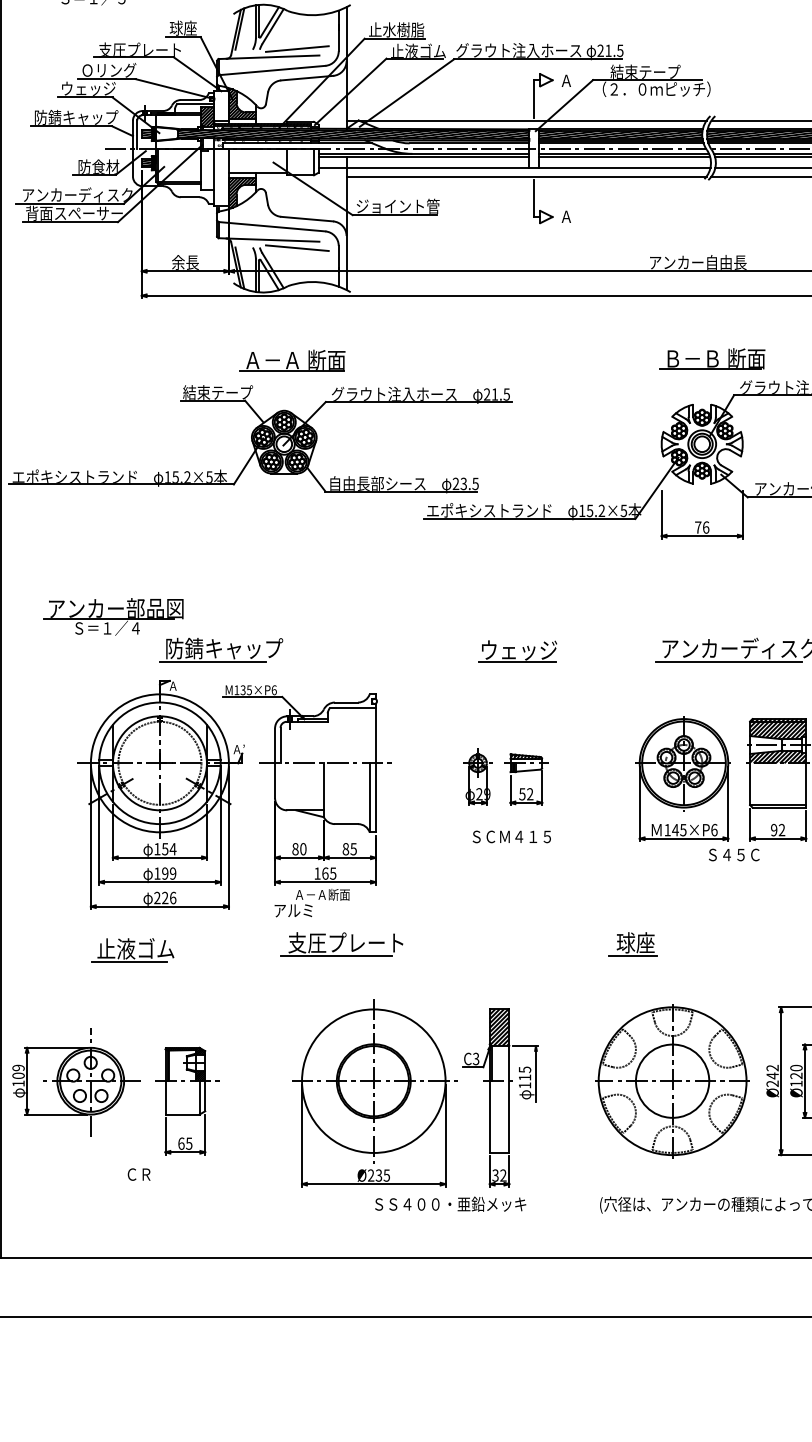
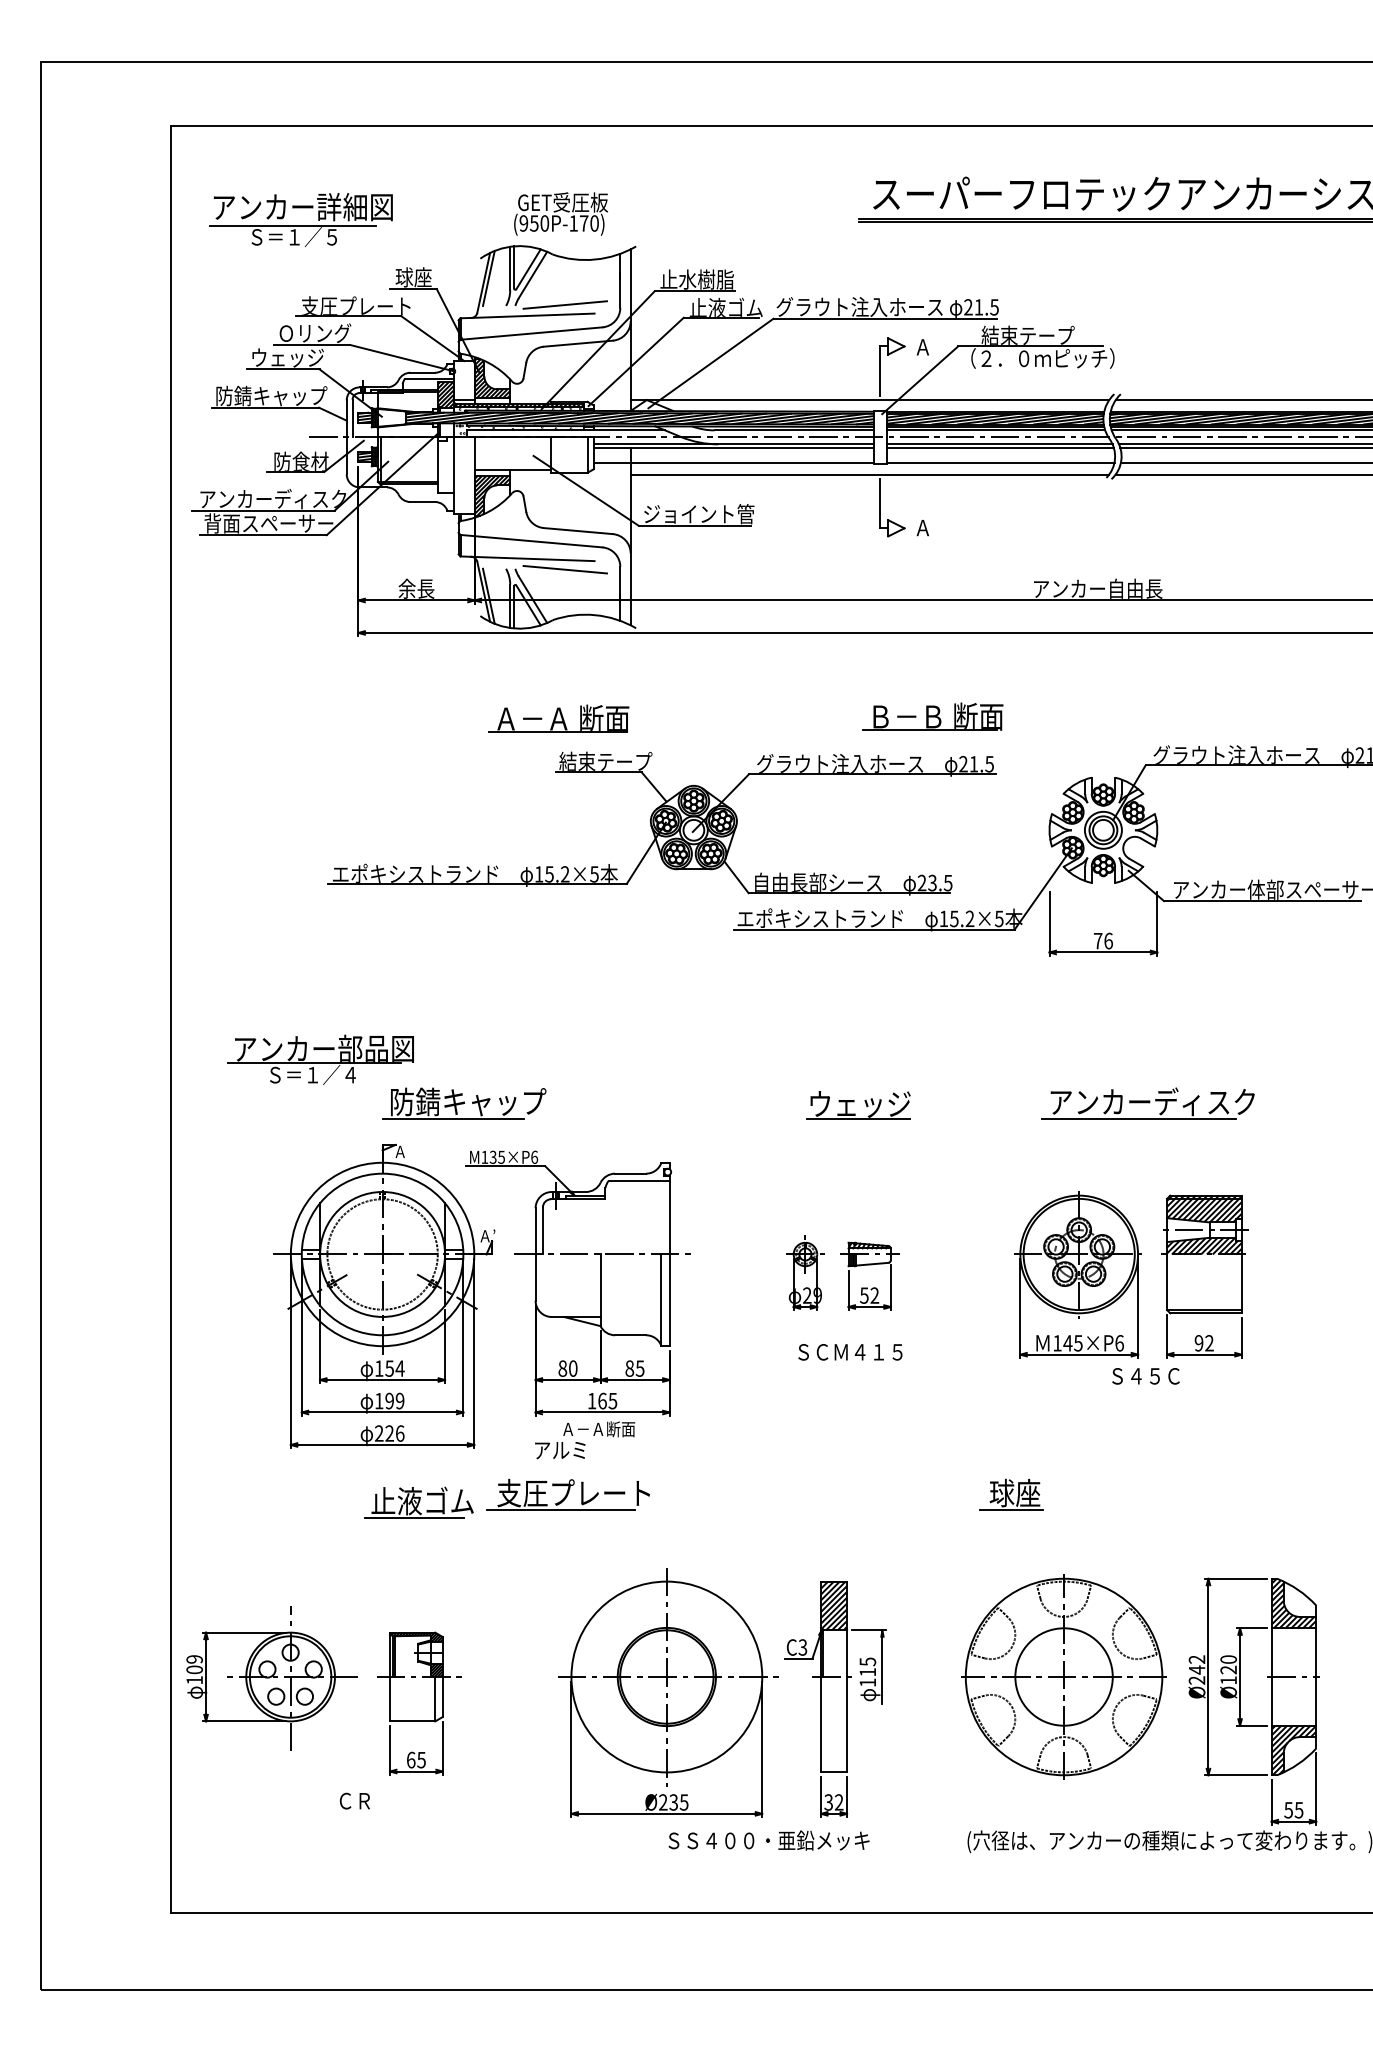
part: (712, 358) -> (932, 716), moved
part: (259, 439) -> (661, 823), moved
part: (341, 943) -> (567, 1494), moved
part: (132, 949) -> (418, 1502), moved

